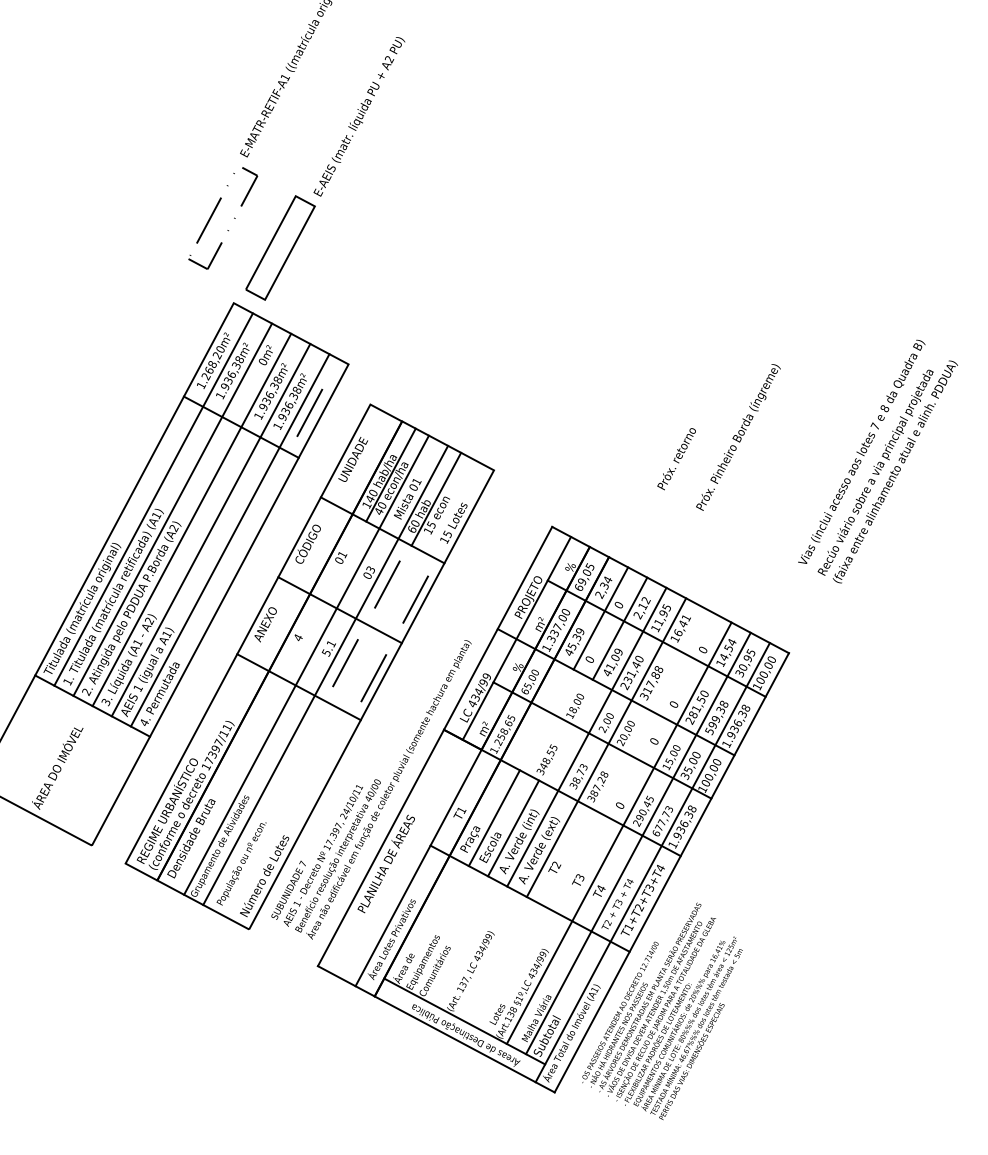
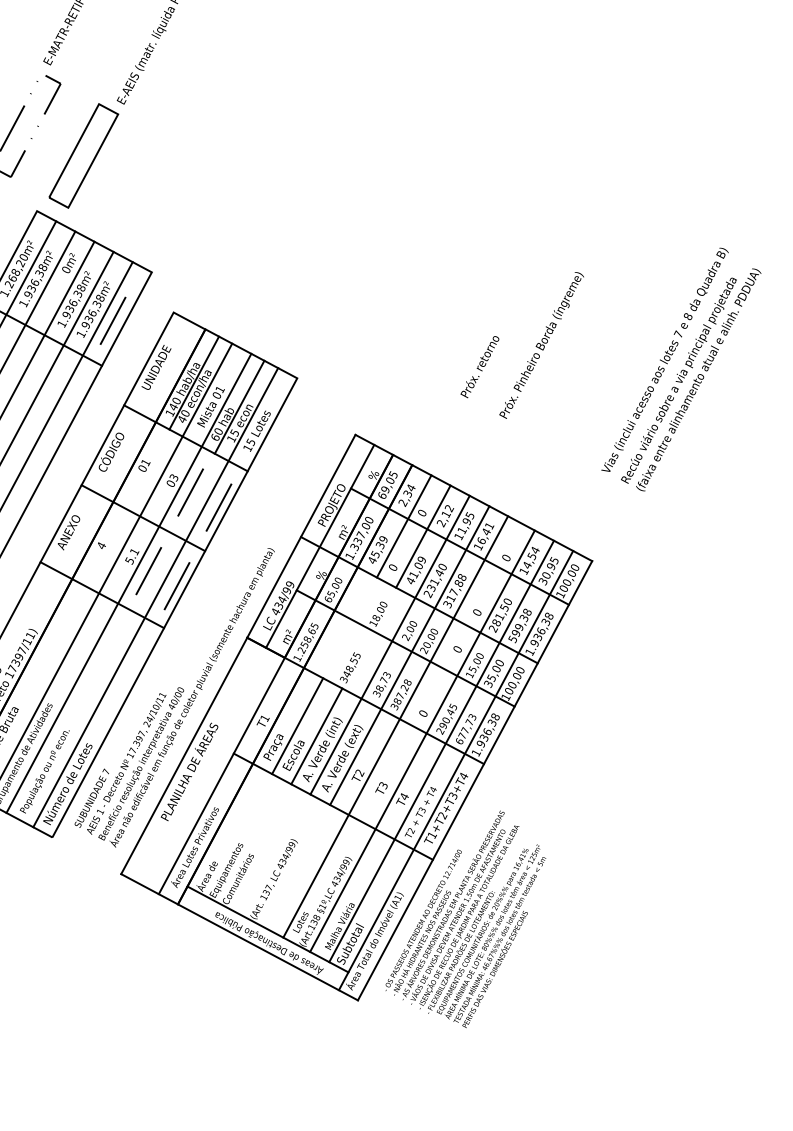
line: (352, 689) -> (155, 597), added
line: (592, 818) -> (395, 726), added

